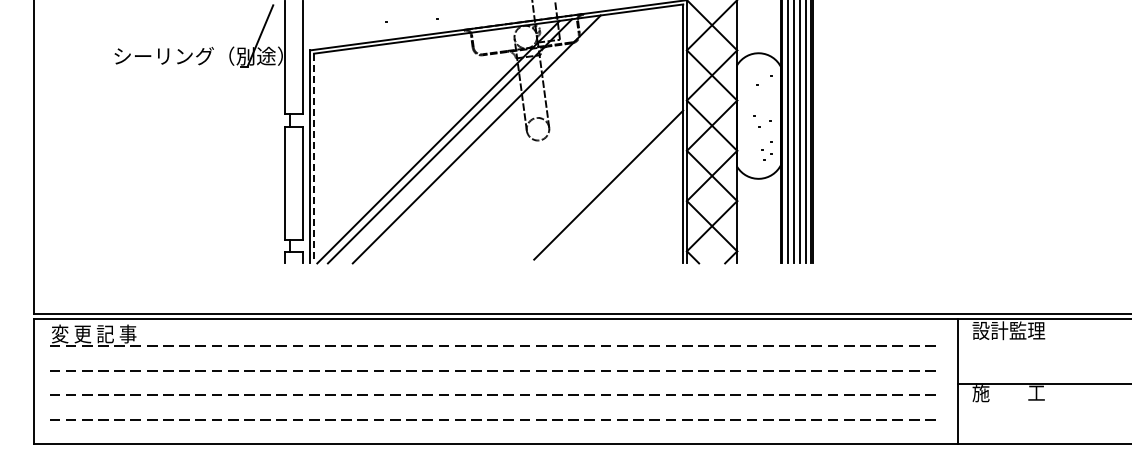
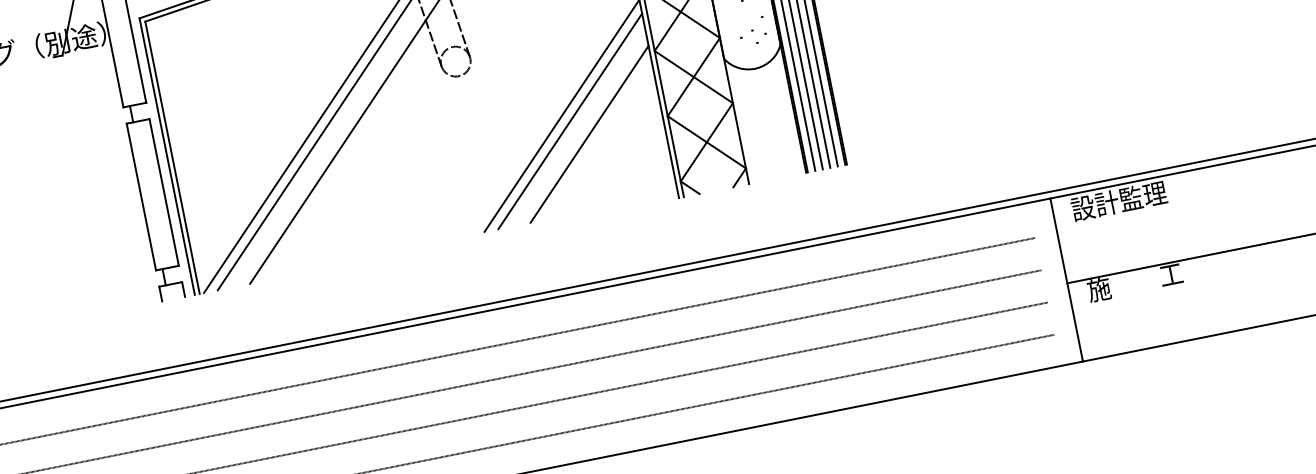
line: (314, 158) -> (173, 157), dashed -> solid
line: (613, 190) -> (569, 121), added
line: (626, 202) -> (589, 133), added

